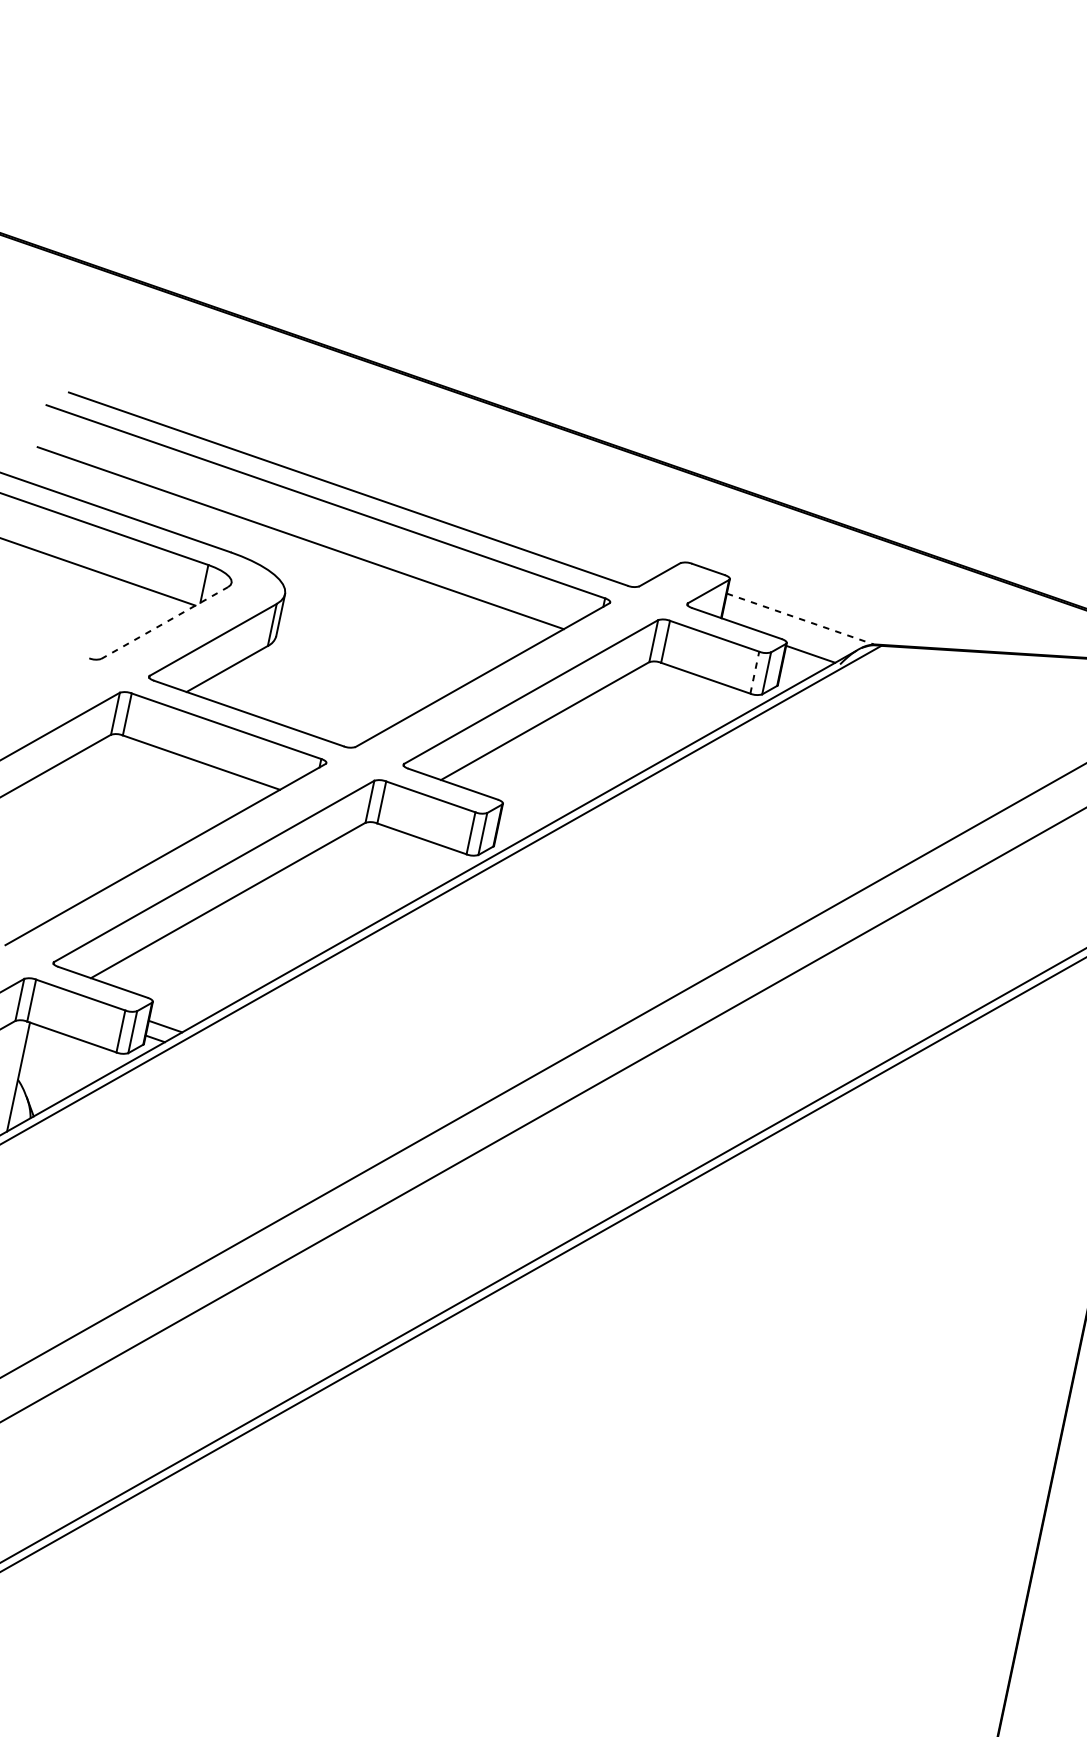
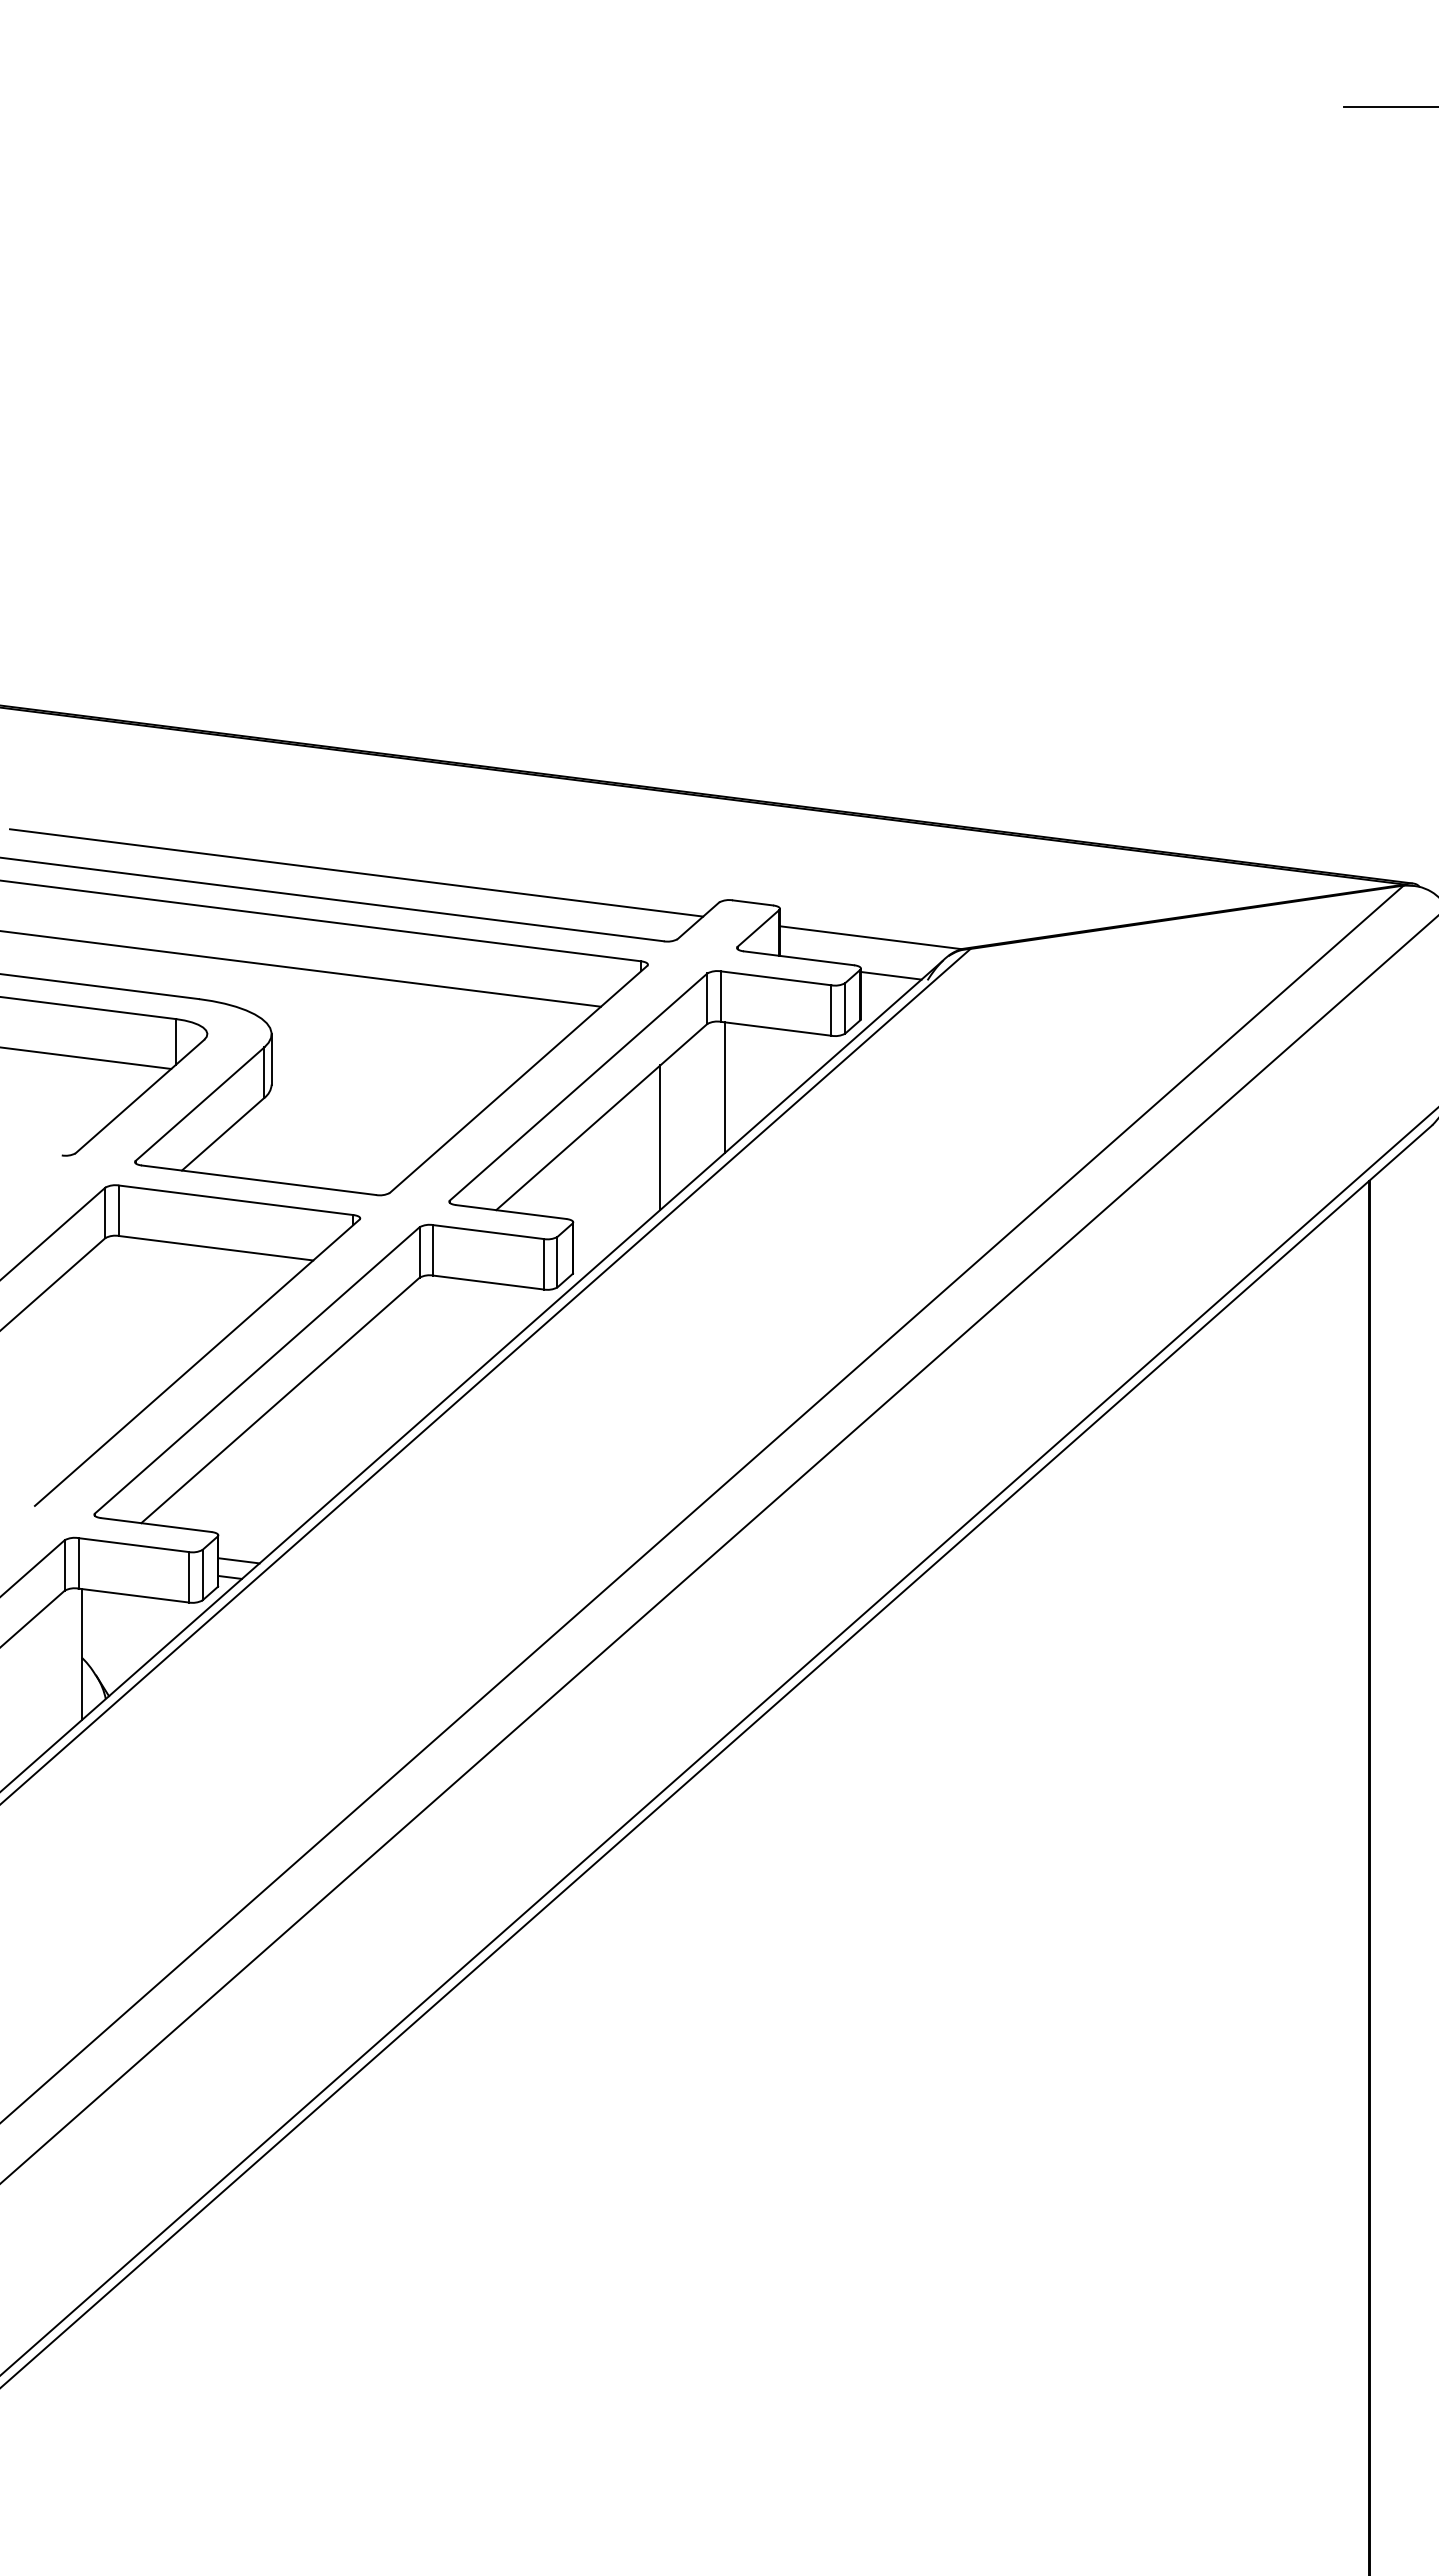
line: (383, 474) -> (356, 872), added
line: (800, 618) -> (871, 937), dashed -> solid
line: (164, 622) -> (139, 1096), dashed -> solid
line: (754, 672) -> (831, 1010), dashed -> solid
line: (652, 717) -> (724, 1087), added
line: (590, 748) -> (660, 1137), added

